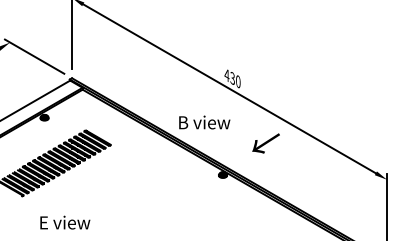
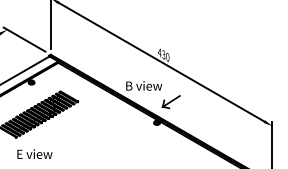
text: (265, 143) -> (170, 102), moved
text: (65, 222) -> (35, 154), moved

